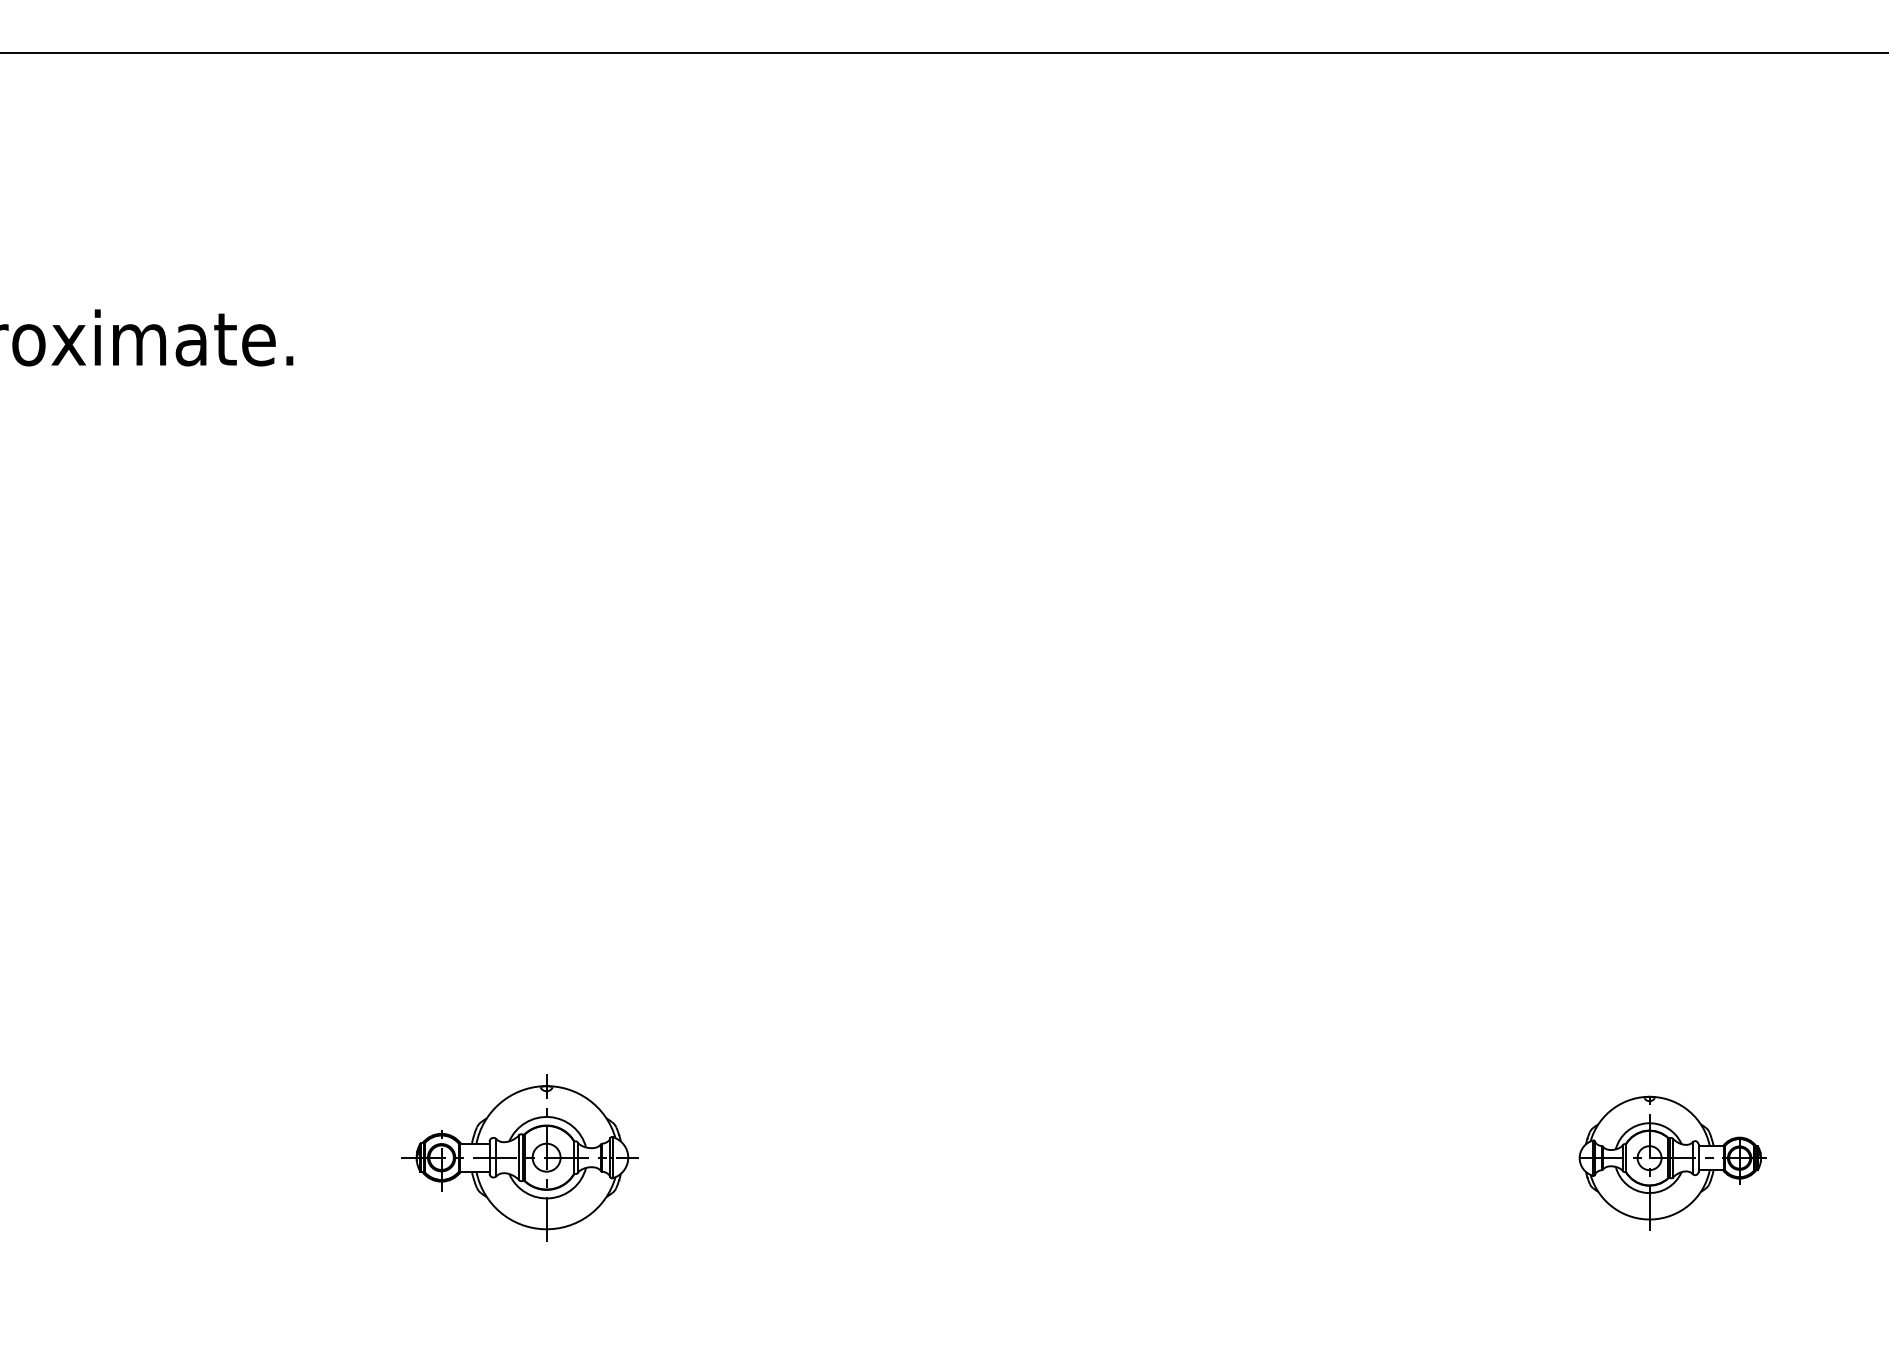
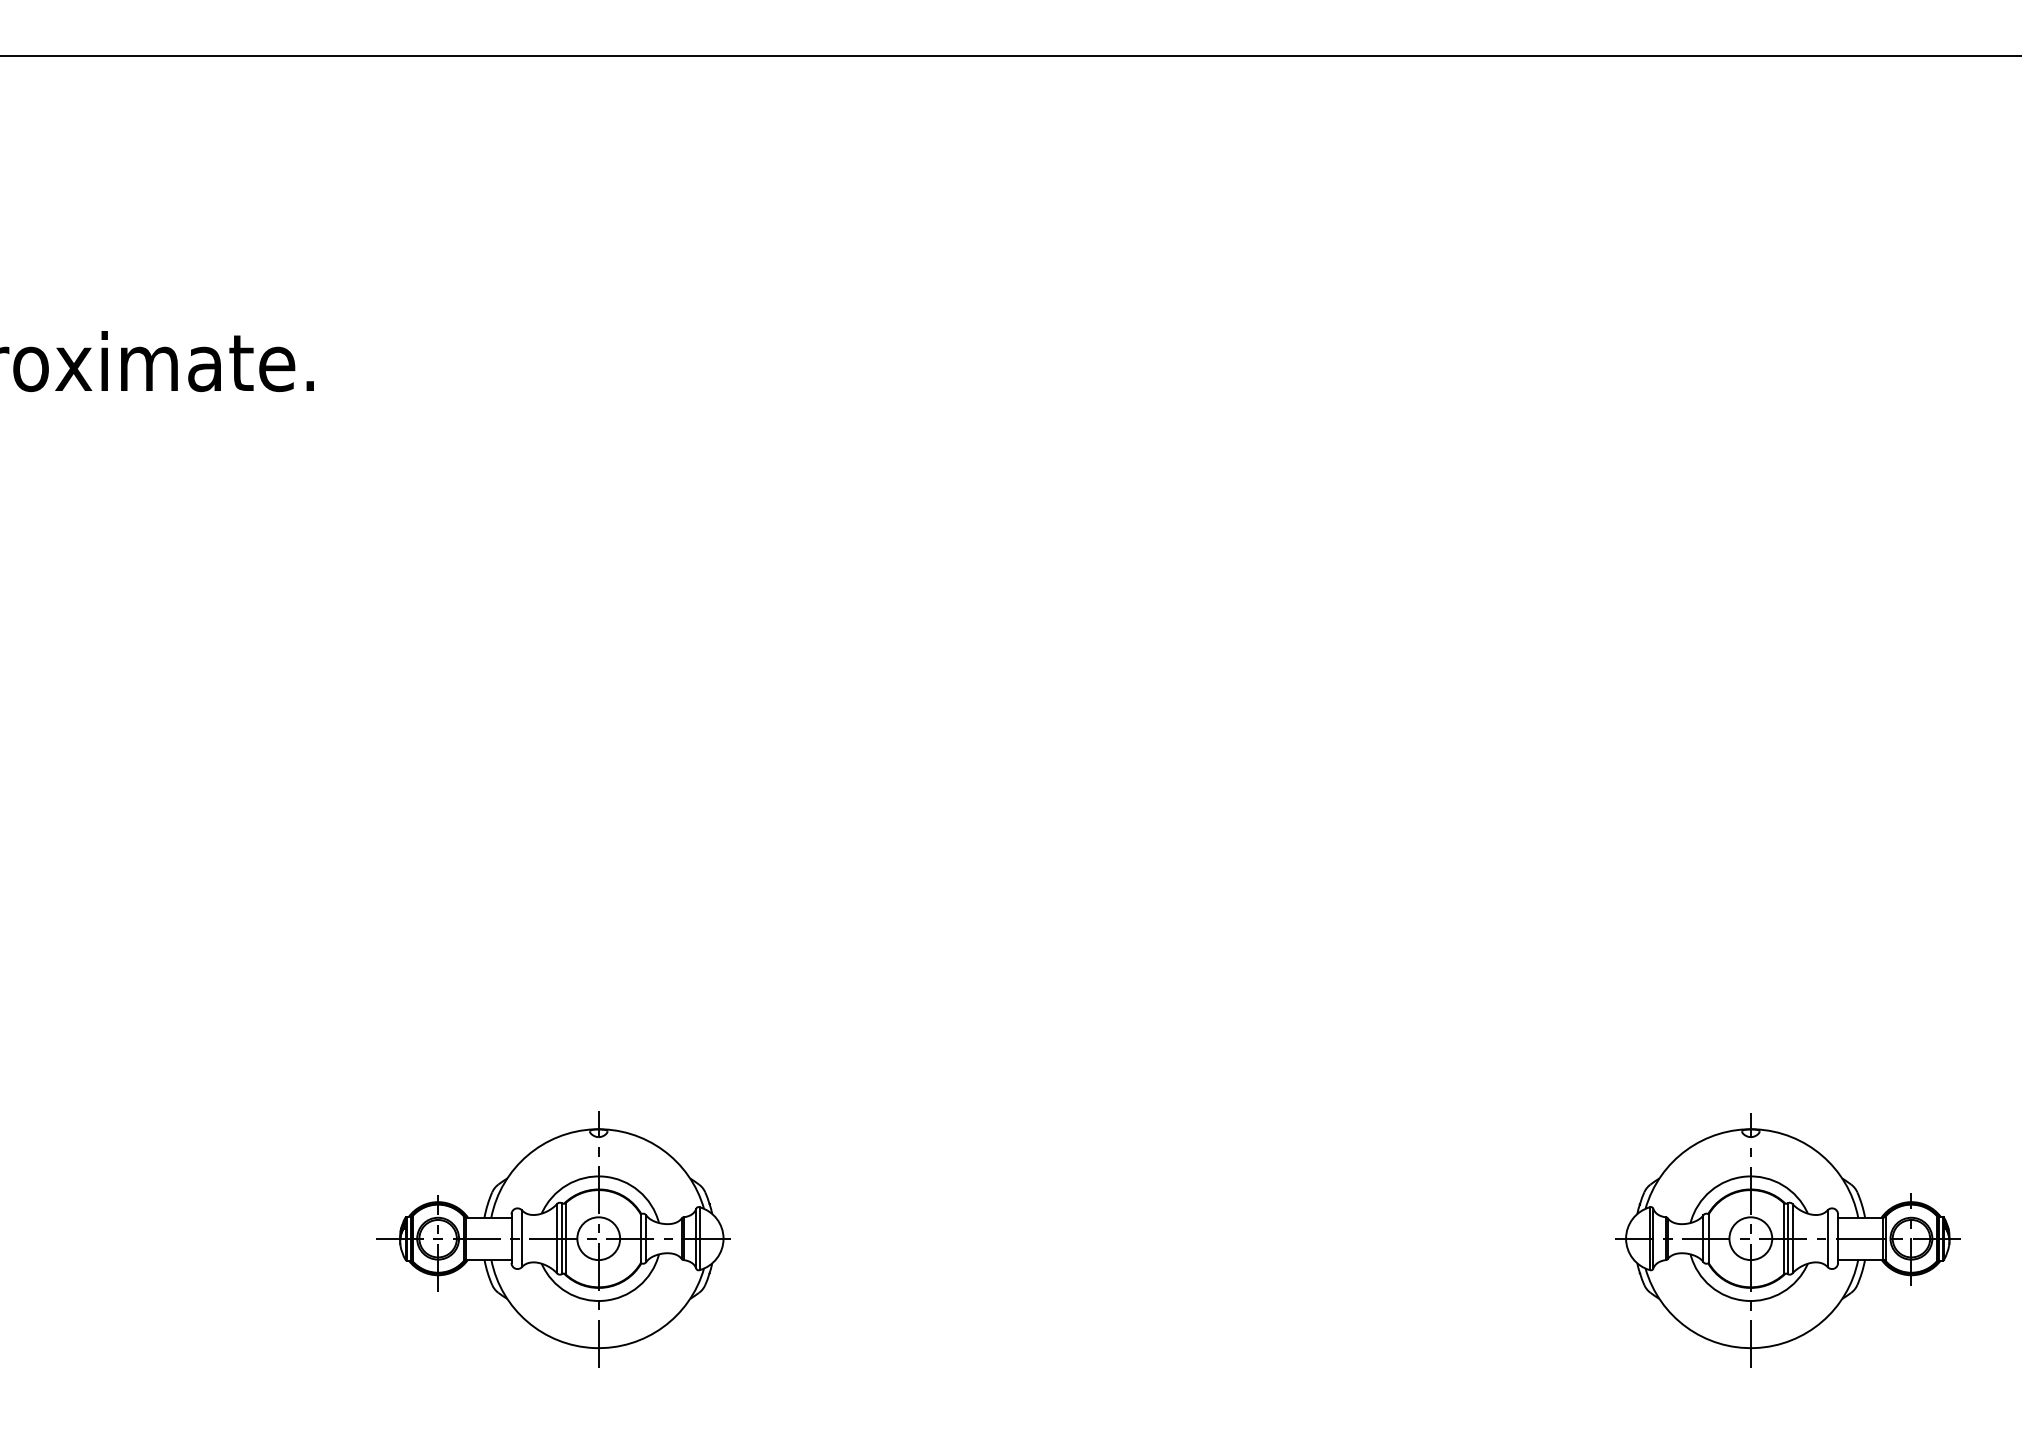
part: (517, 1158) -> (553, 1239), size x1.43
part: (1669, 1159) -> (1787, 1240), size x1.67

